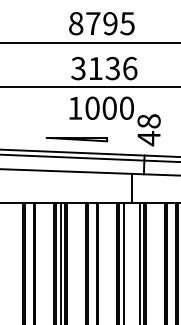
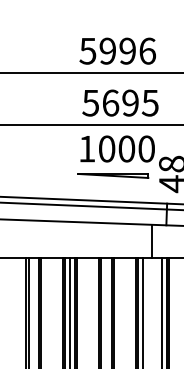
text: (101, 23) -> (117, 51), 8795 -> 5996
text: (104, 68) -> (120, 103), 3136 -> 5695
part: (76, 139) -> (112, 175), moved

